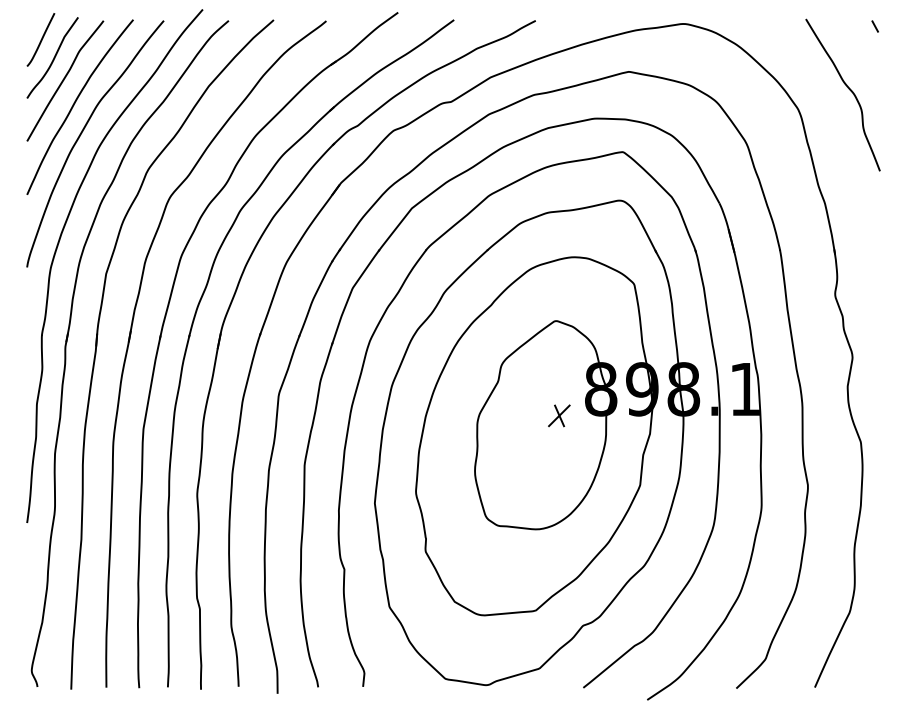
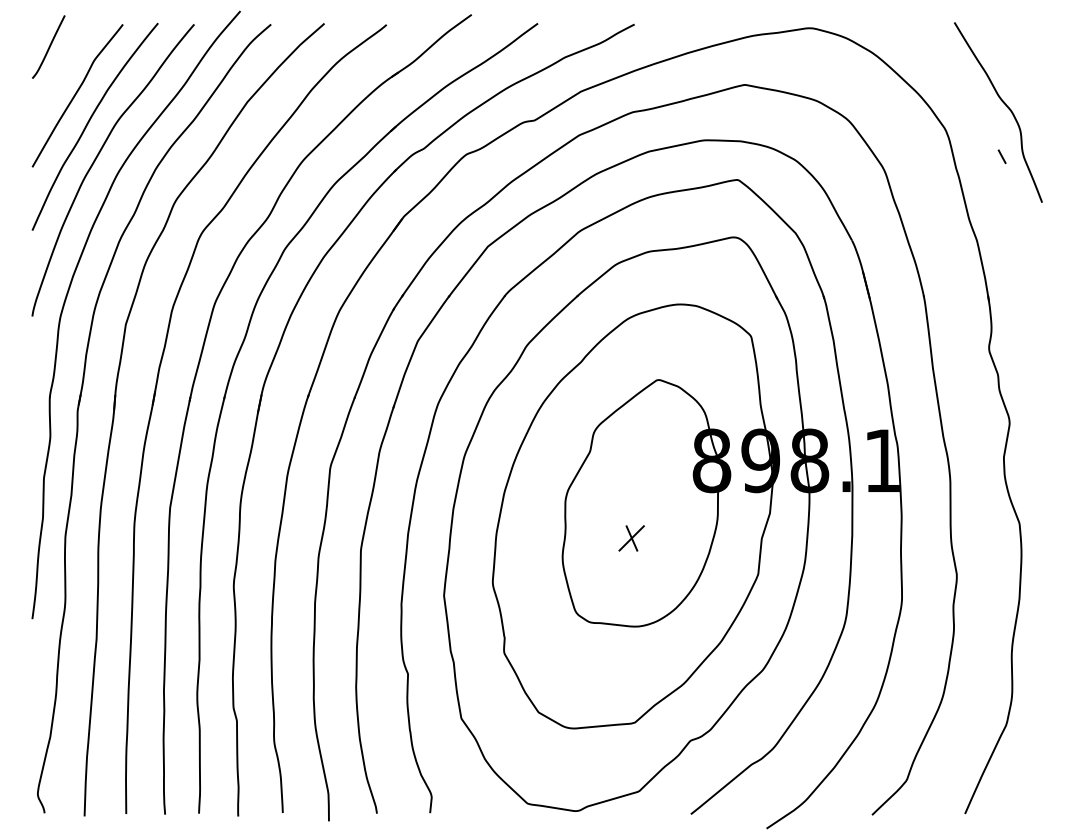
line: (874, 26) -> (1001, 156), moved
curve: (53, 57) -> (63, 67), removed
part: (559, 415) -> (631, 537), moved

